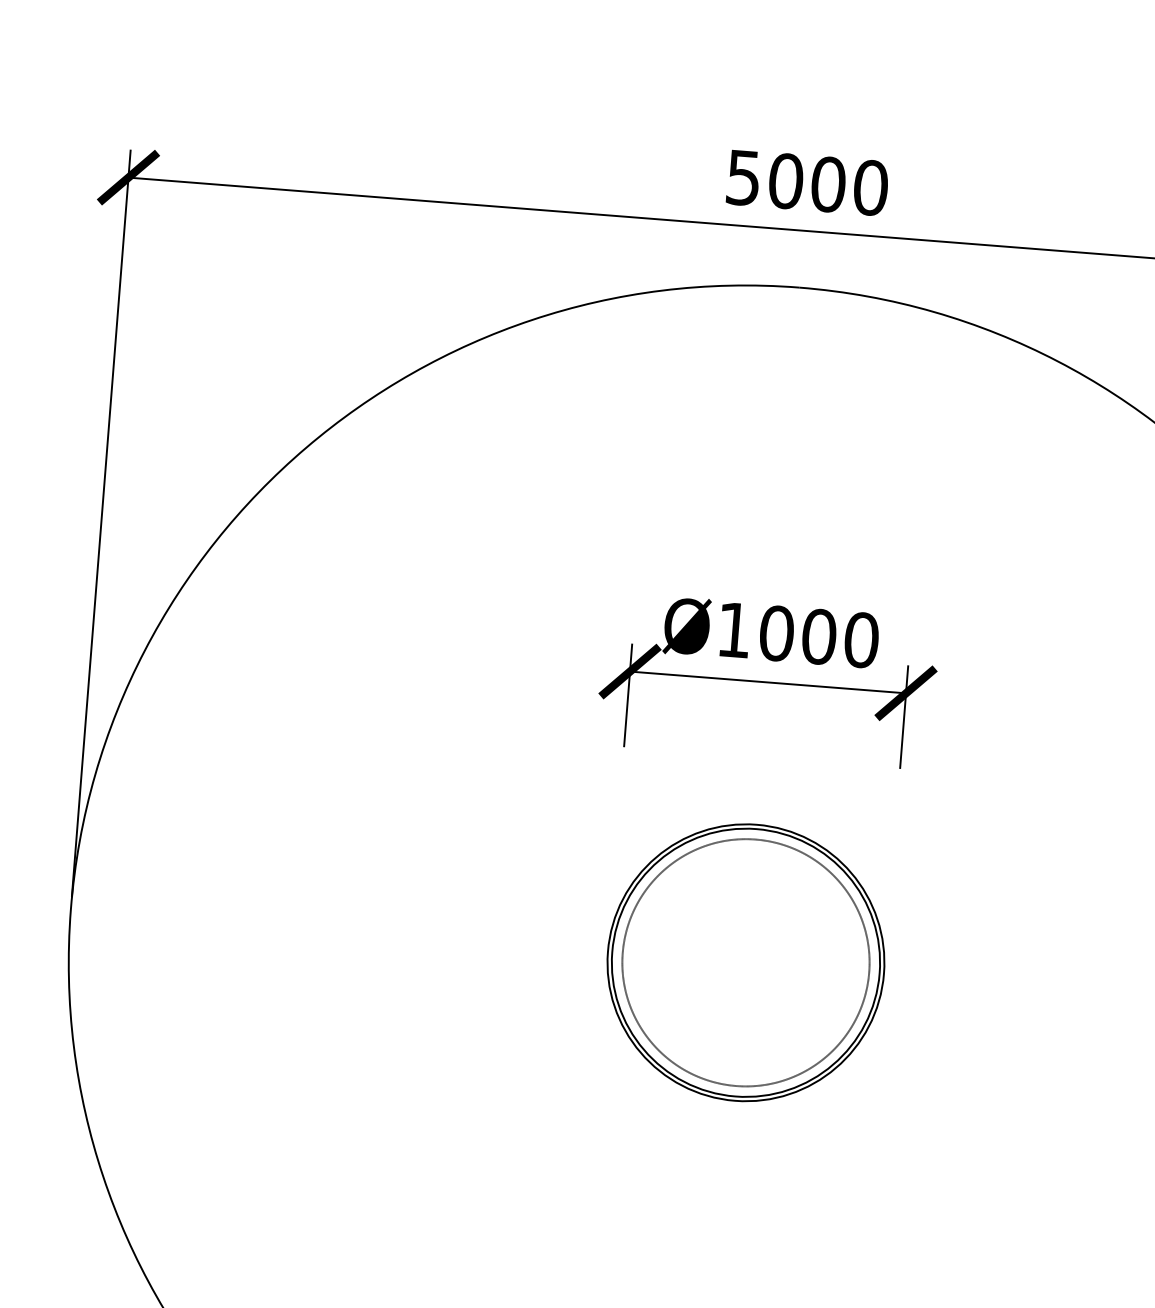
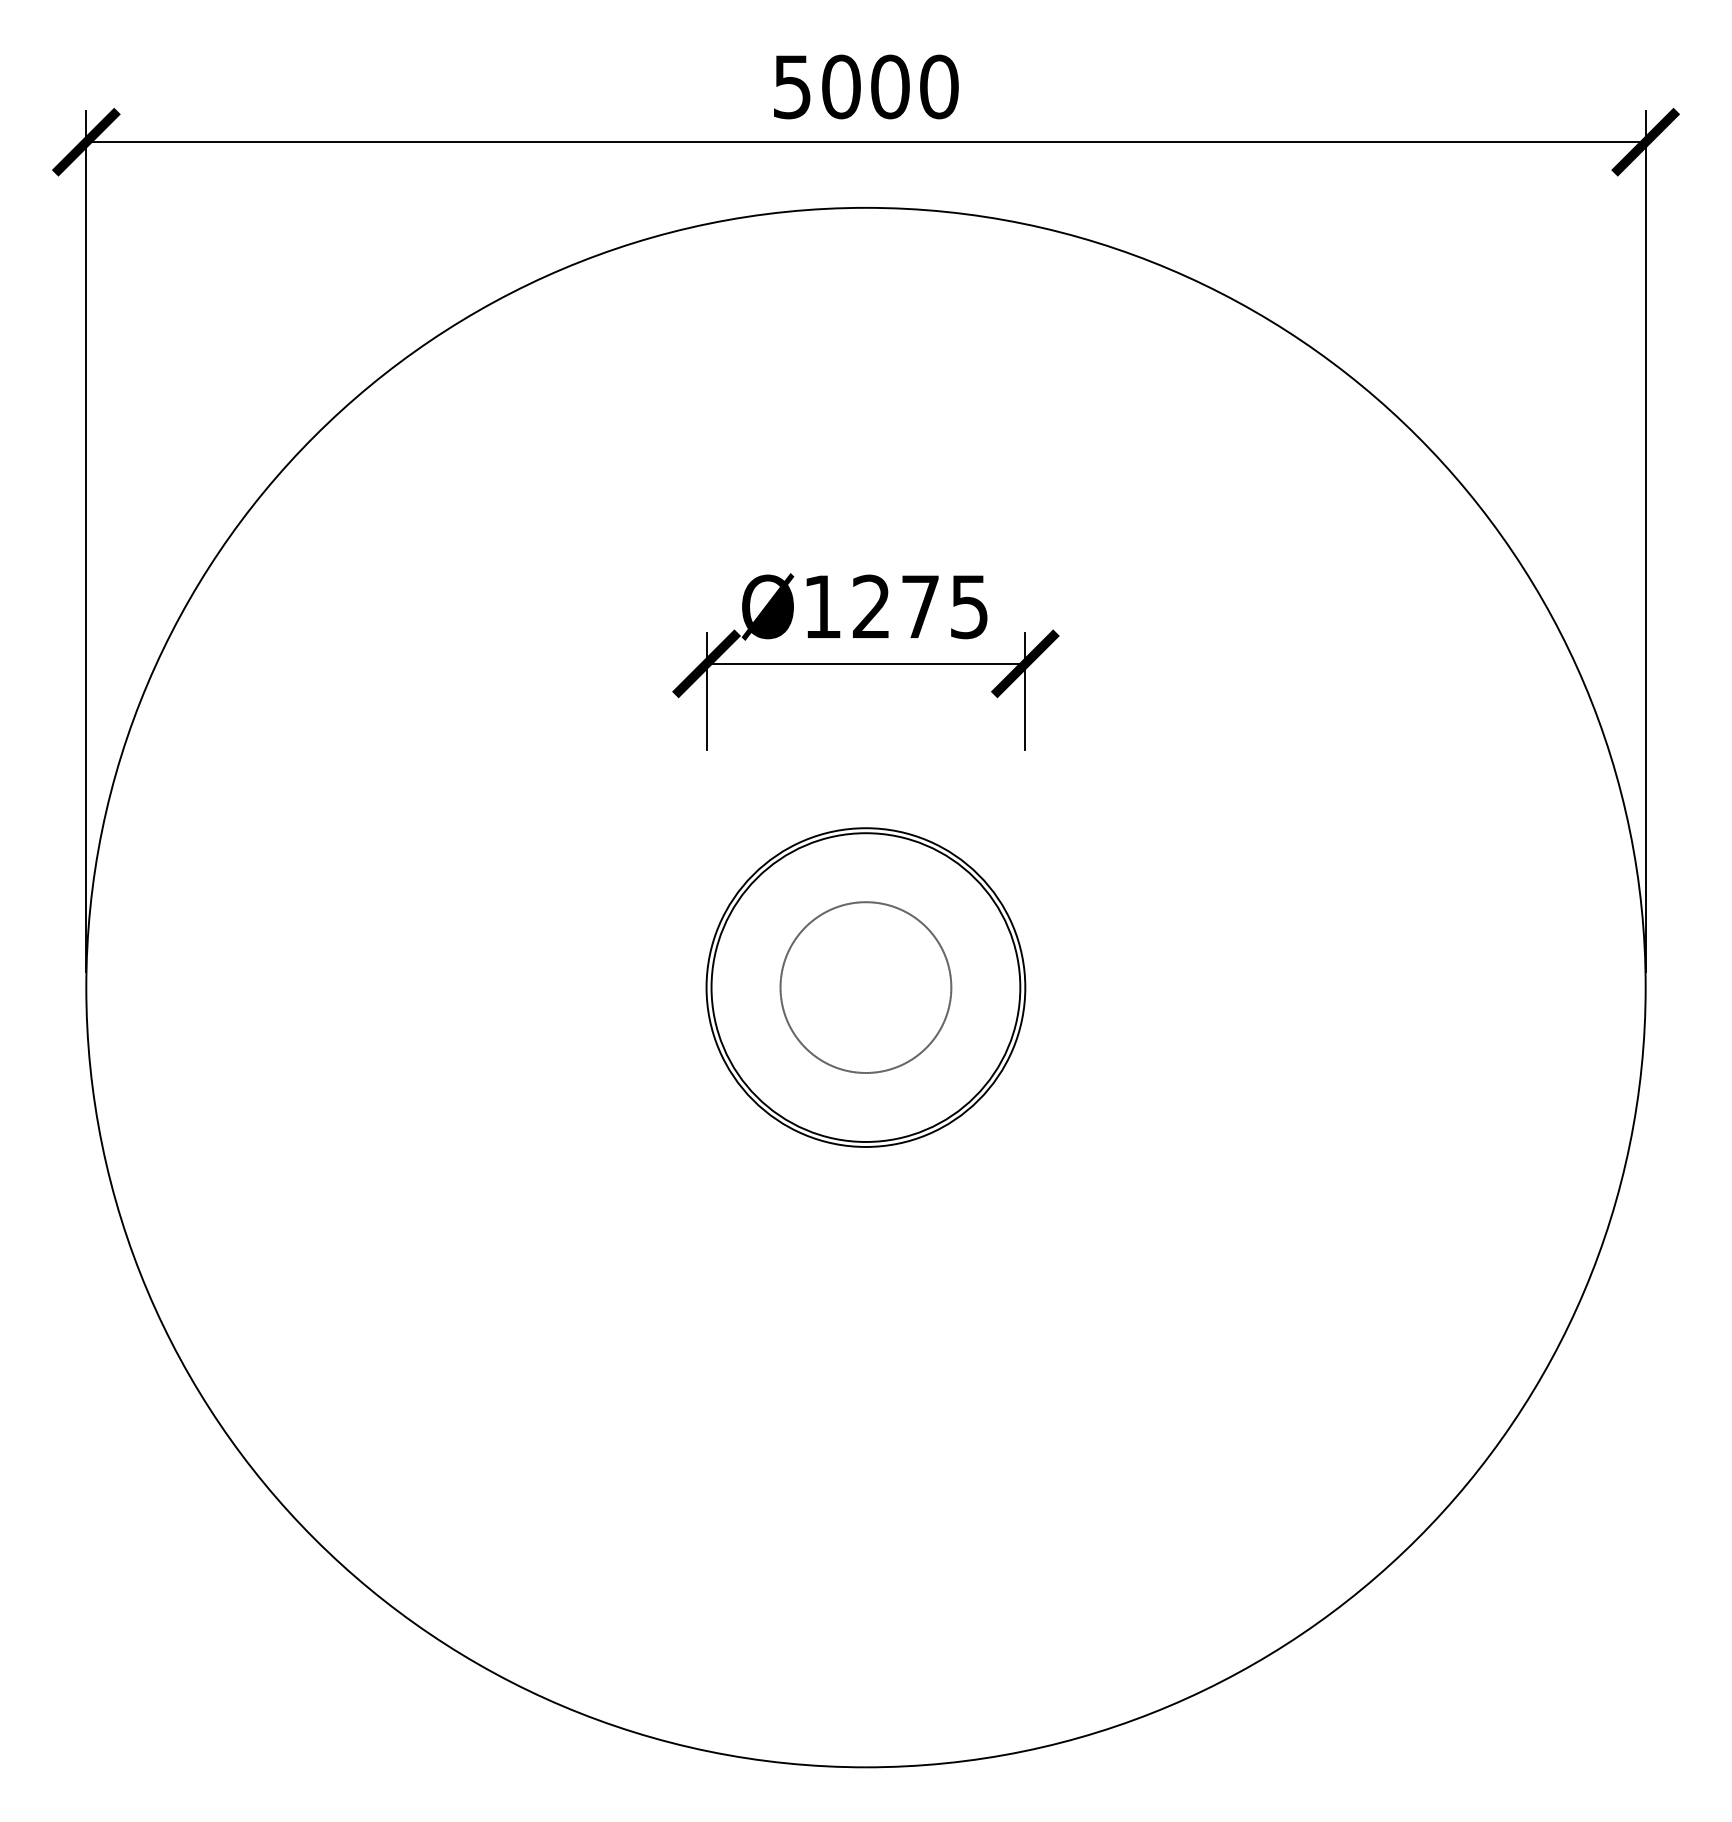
text: (819, 636) -> (920, 606), Ø1000 -> Ø1275
circle: (745, 962) -> (865, 987), size x0.6

